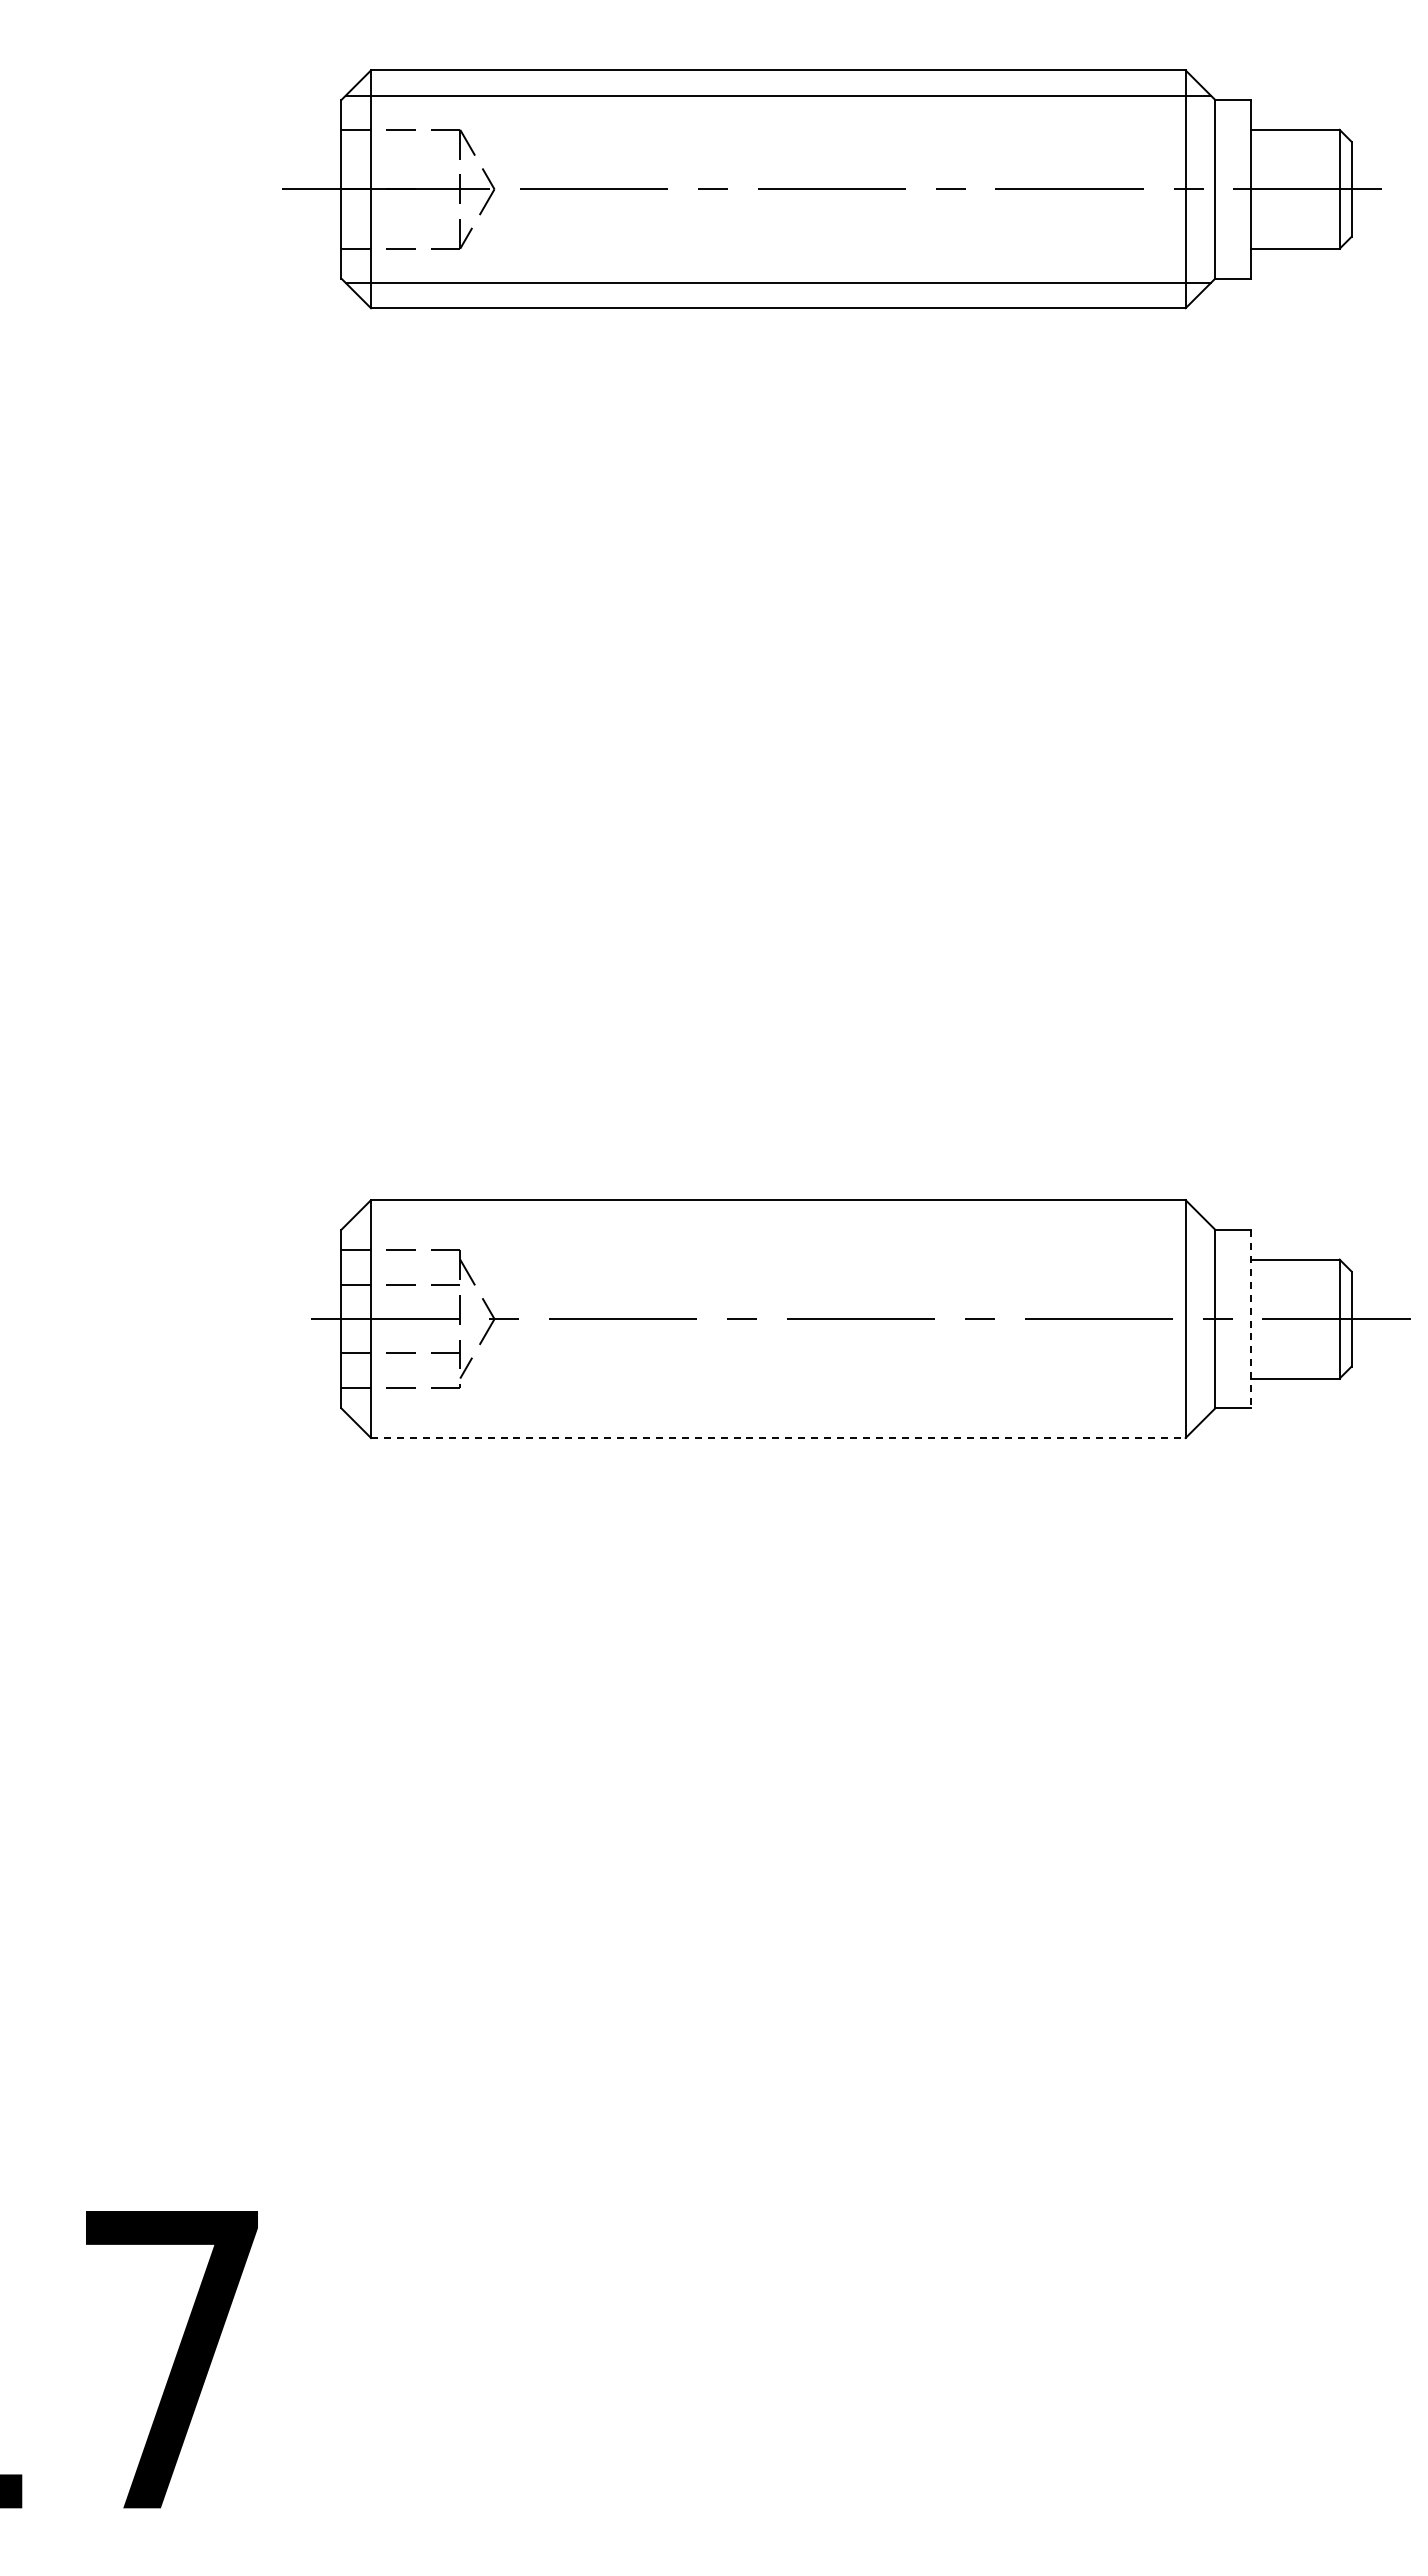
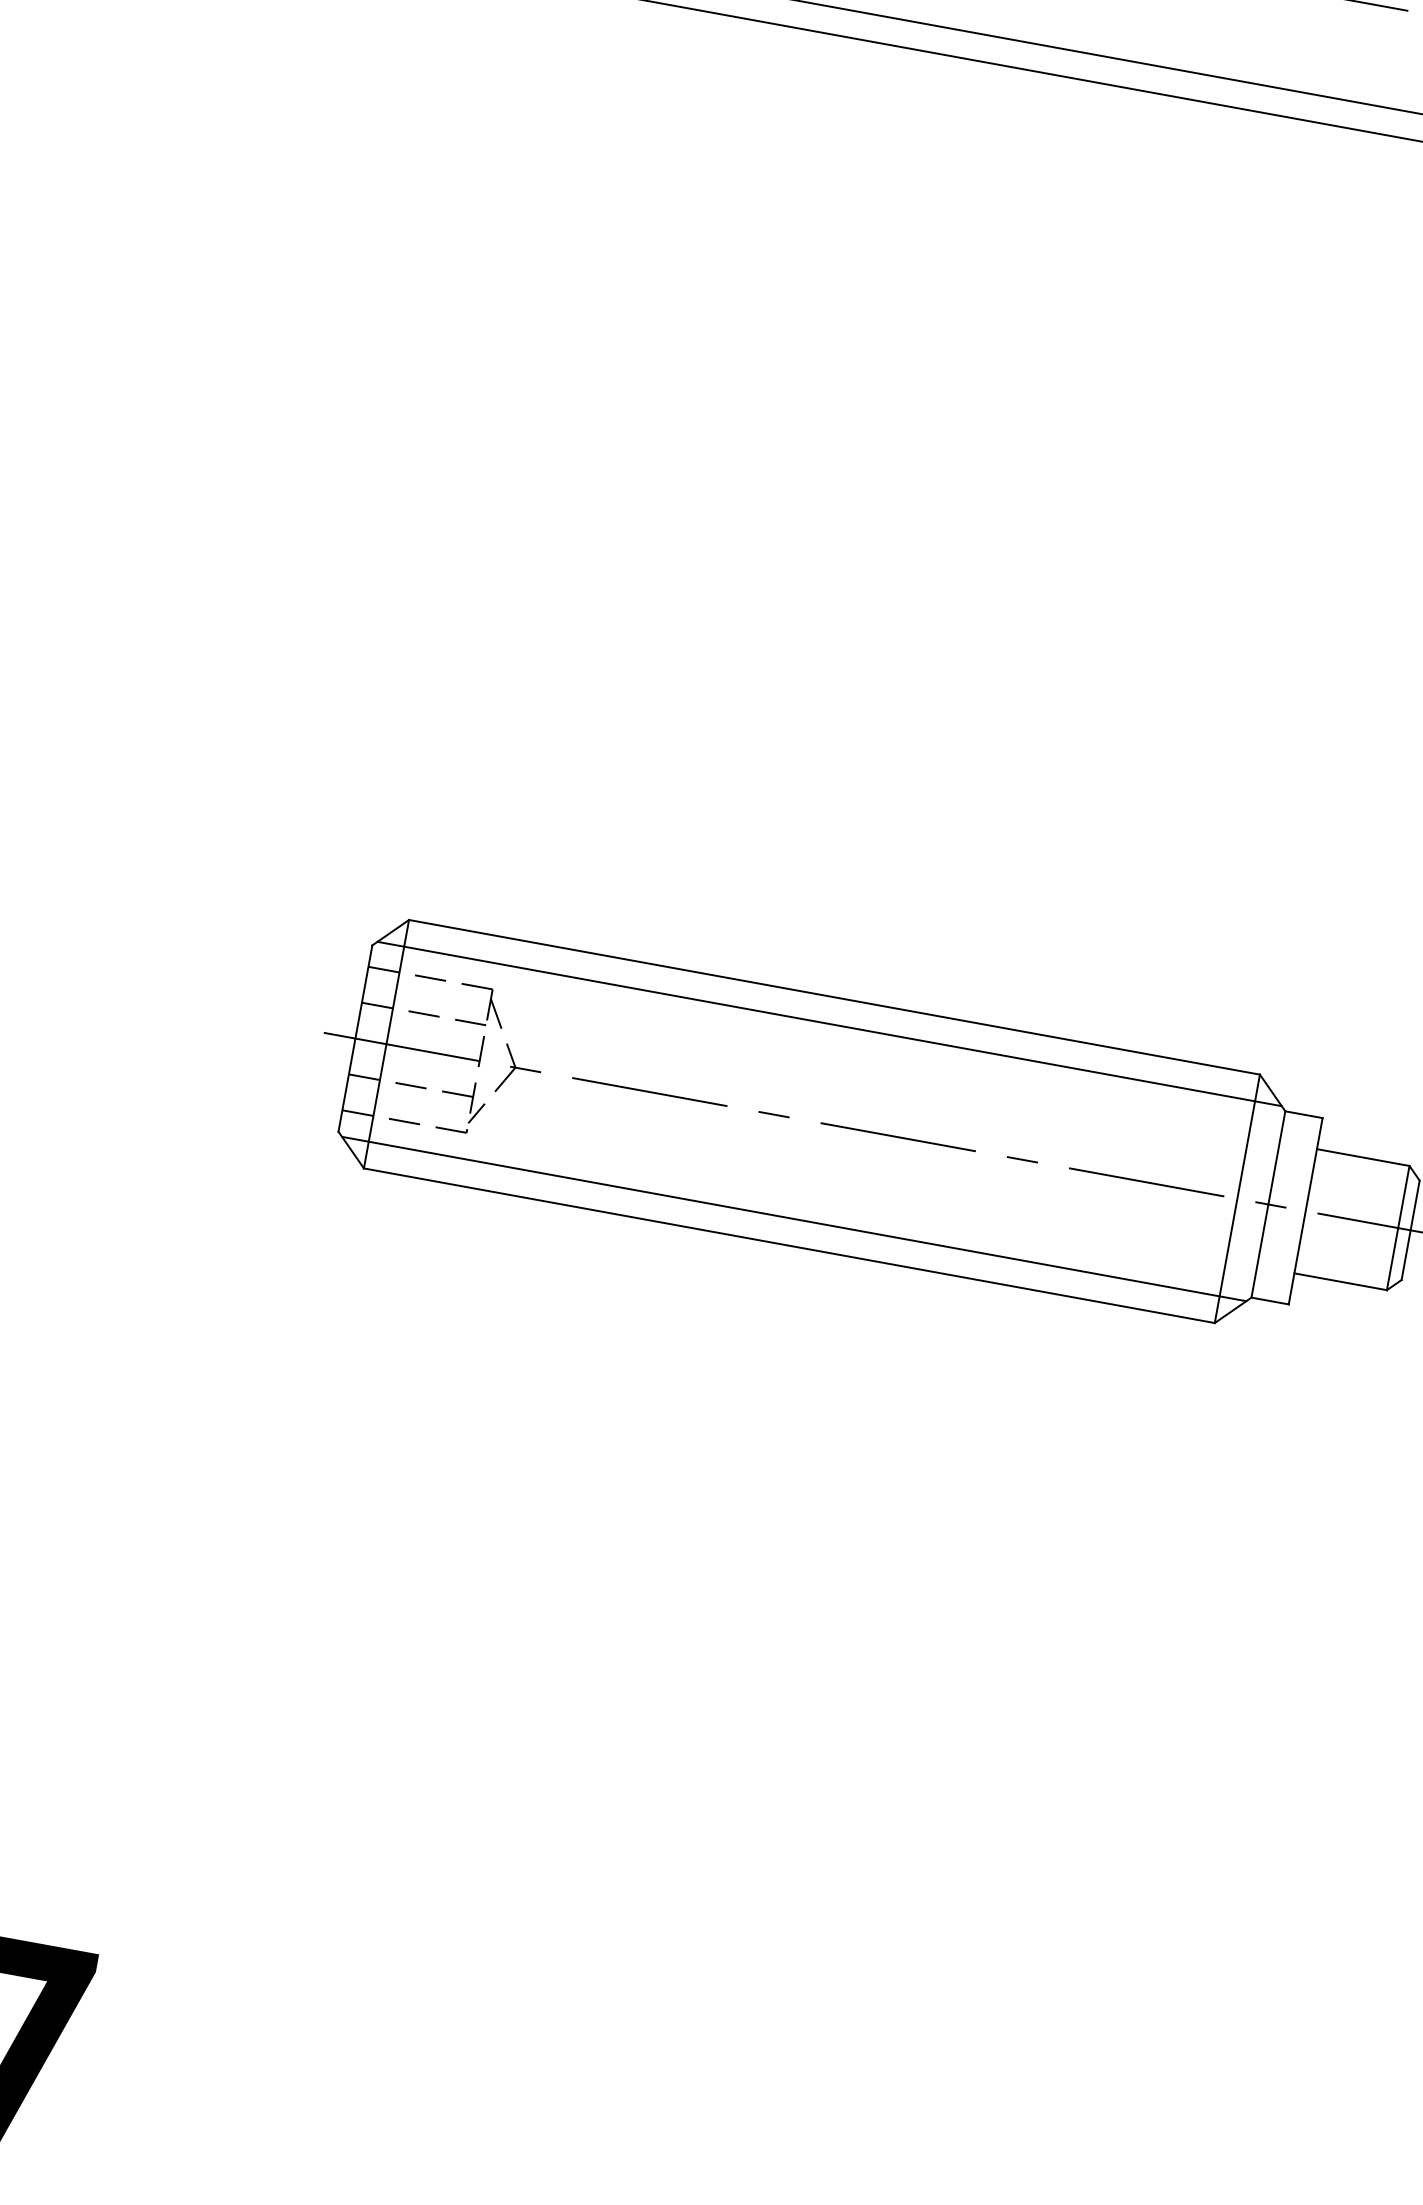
line: (778, 1225) -> (829, 1023), added
line: (1251, 1319) -> (1306, 1211), dashed -> solid
line: (778, 1412) -> (794, 1219), added
line: (778, 1438) -> (789, 1246), dashed -> solid

